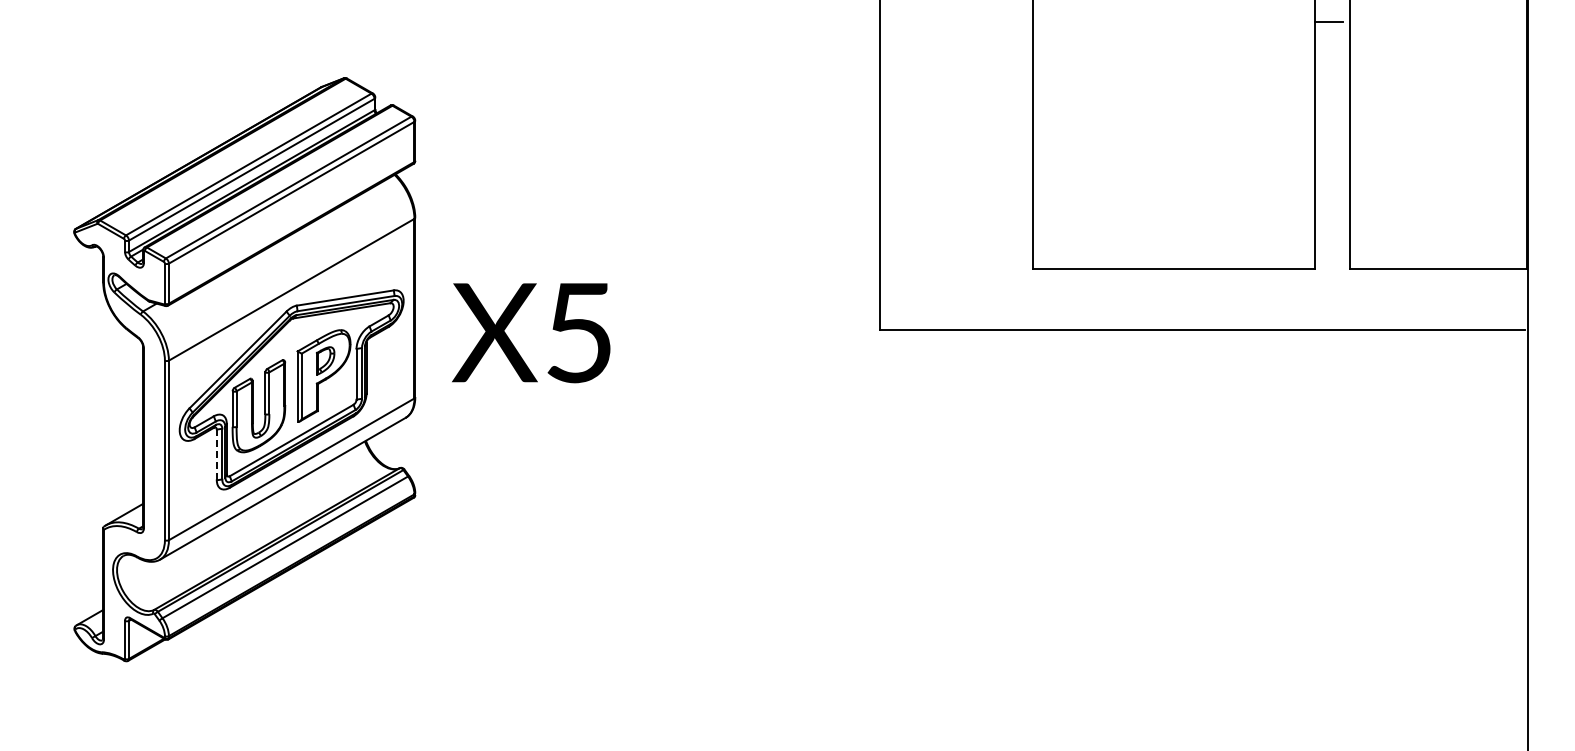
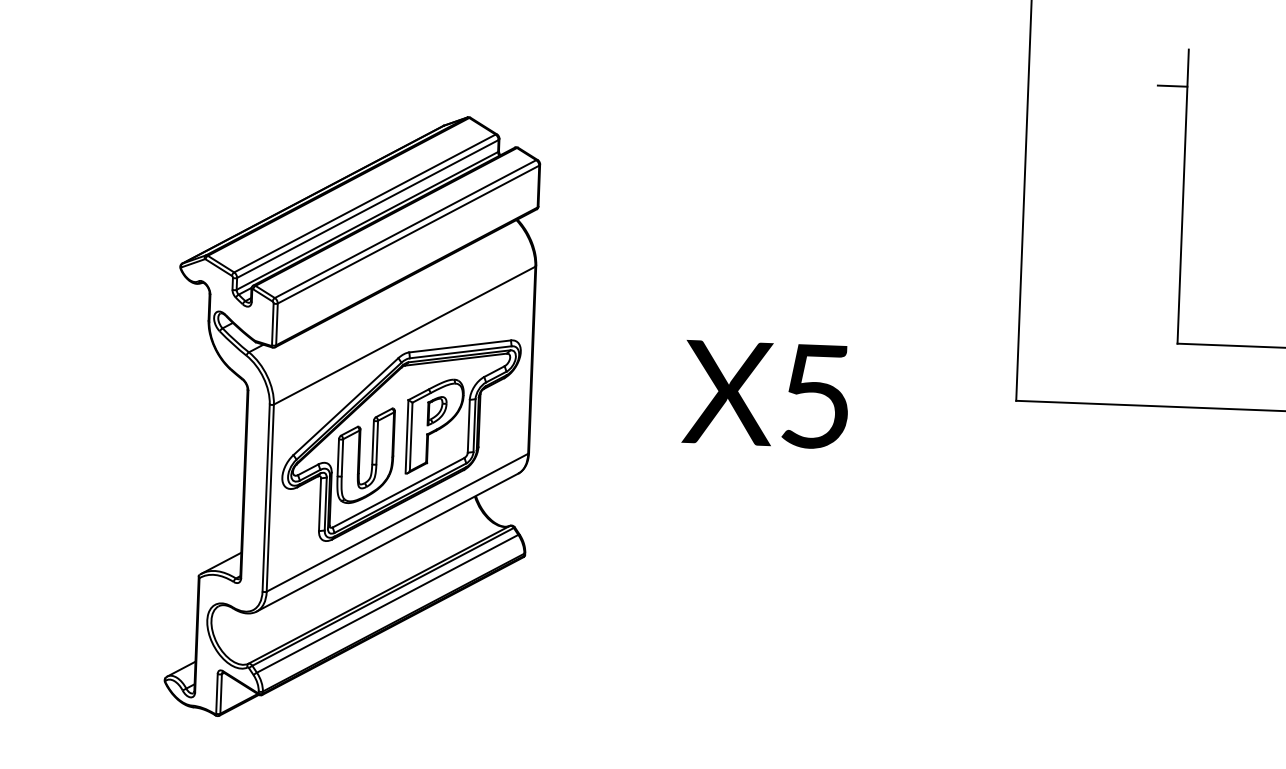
line: (1018, 22) -> (1172, 86), added
text: (531, 333) -> (766, 395), moved
line: (216, 454) -> (319, 504), dashed -> solid

